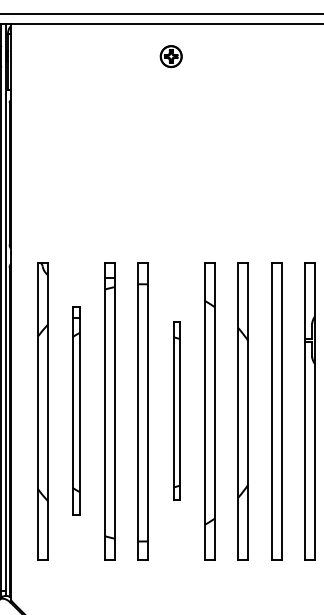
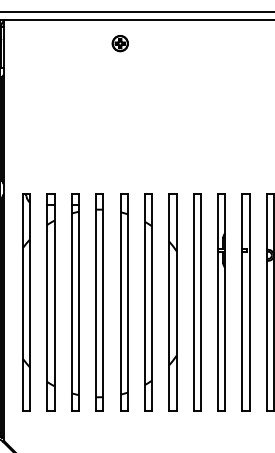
part: (75, 411) -> (50, 302), size x1.43
part: (176, 411) -> (124, 302), size x1.67

